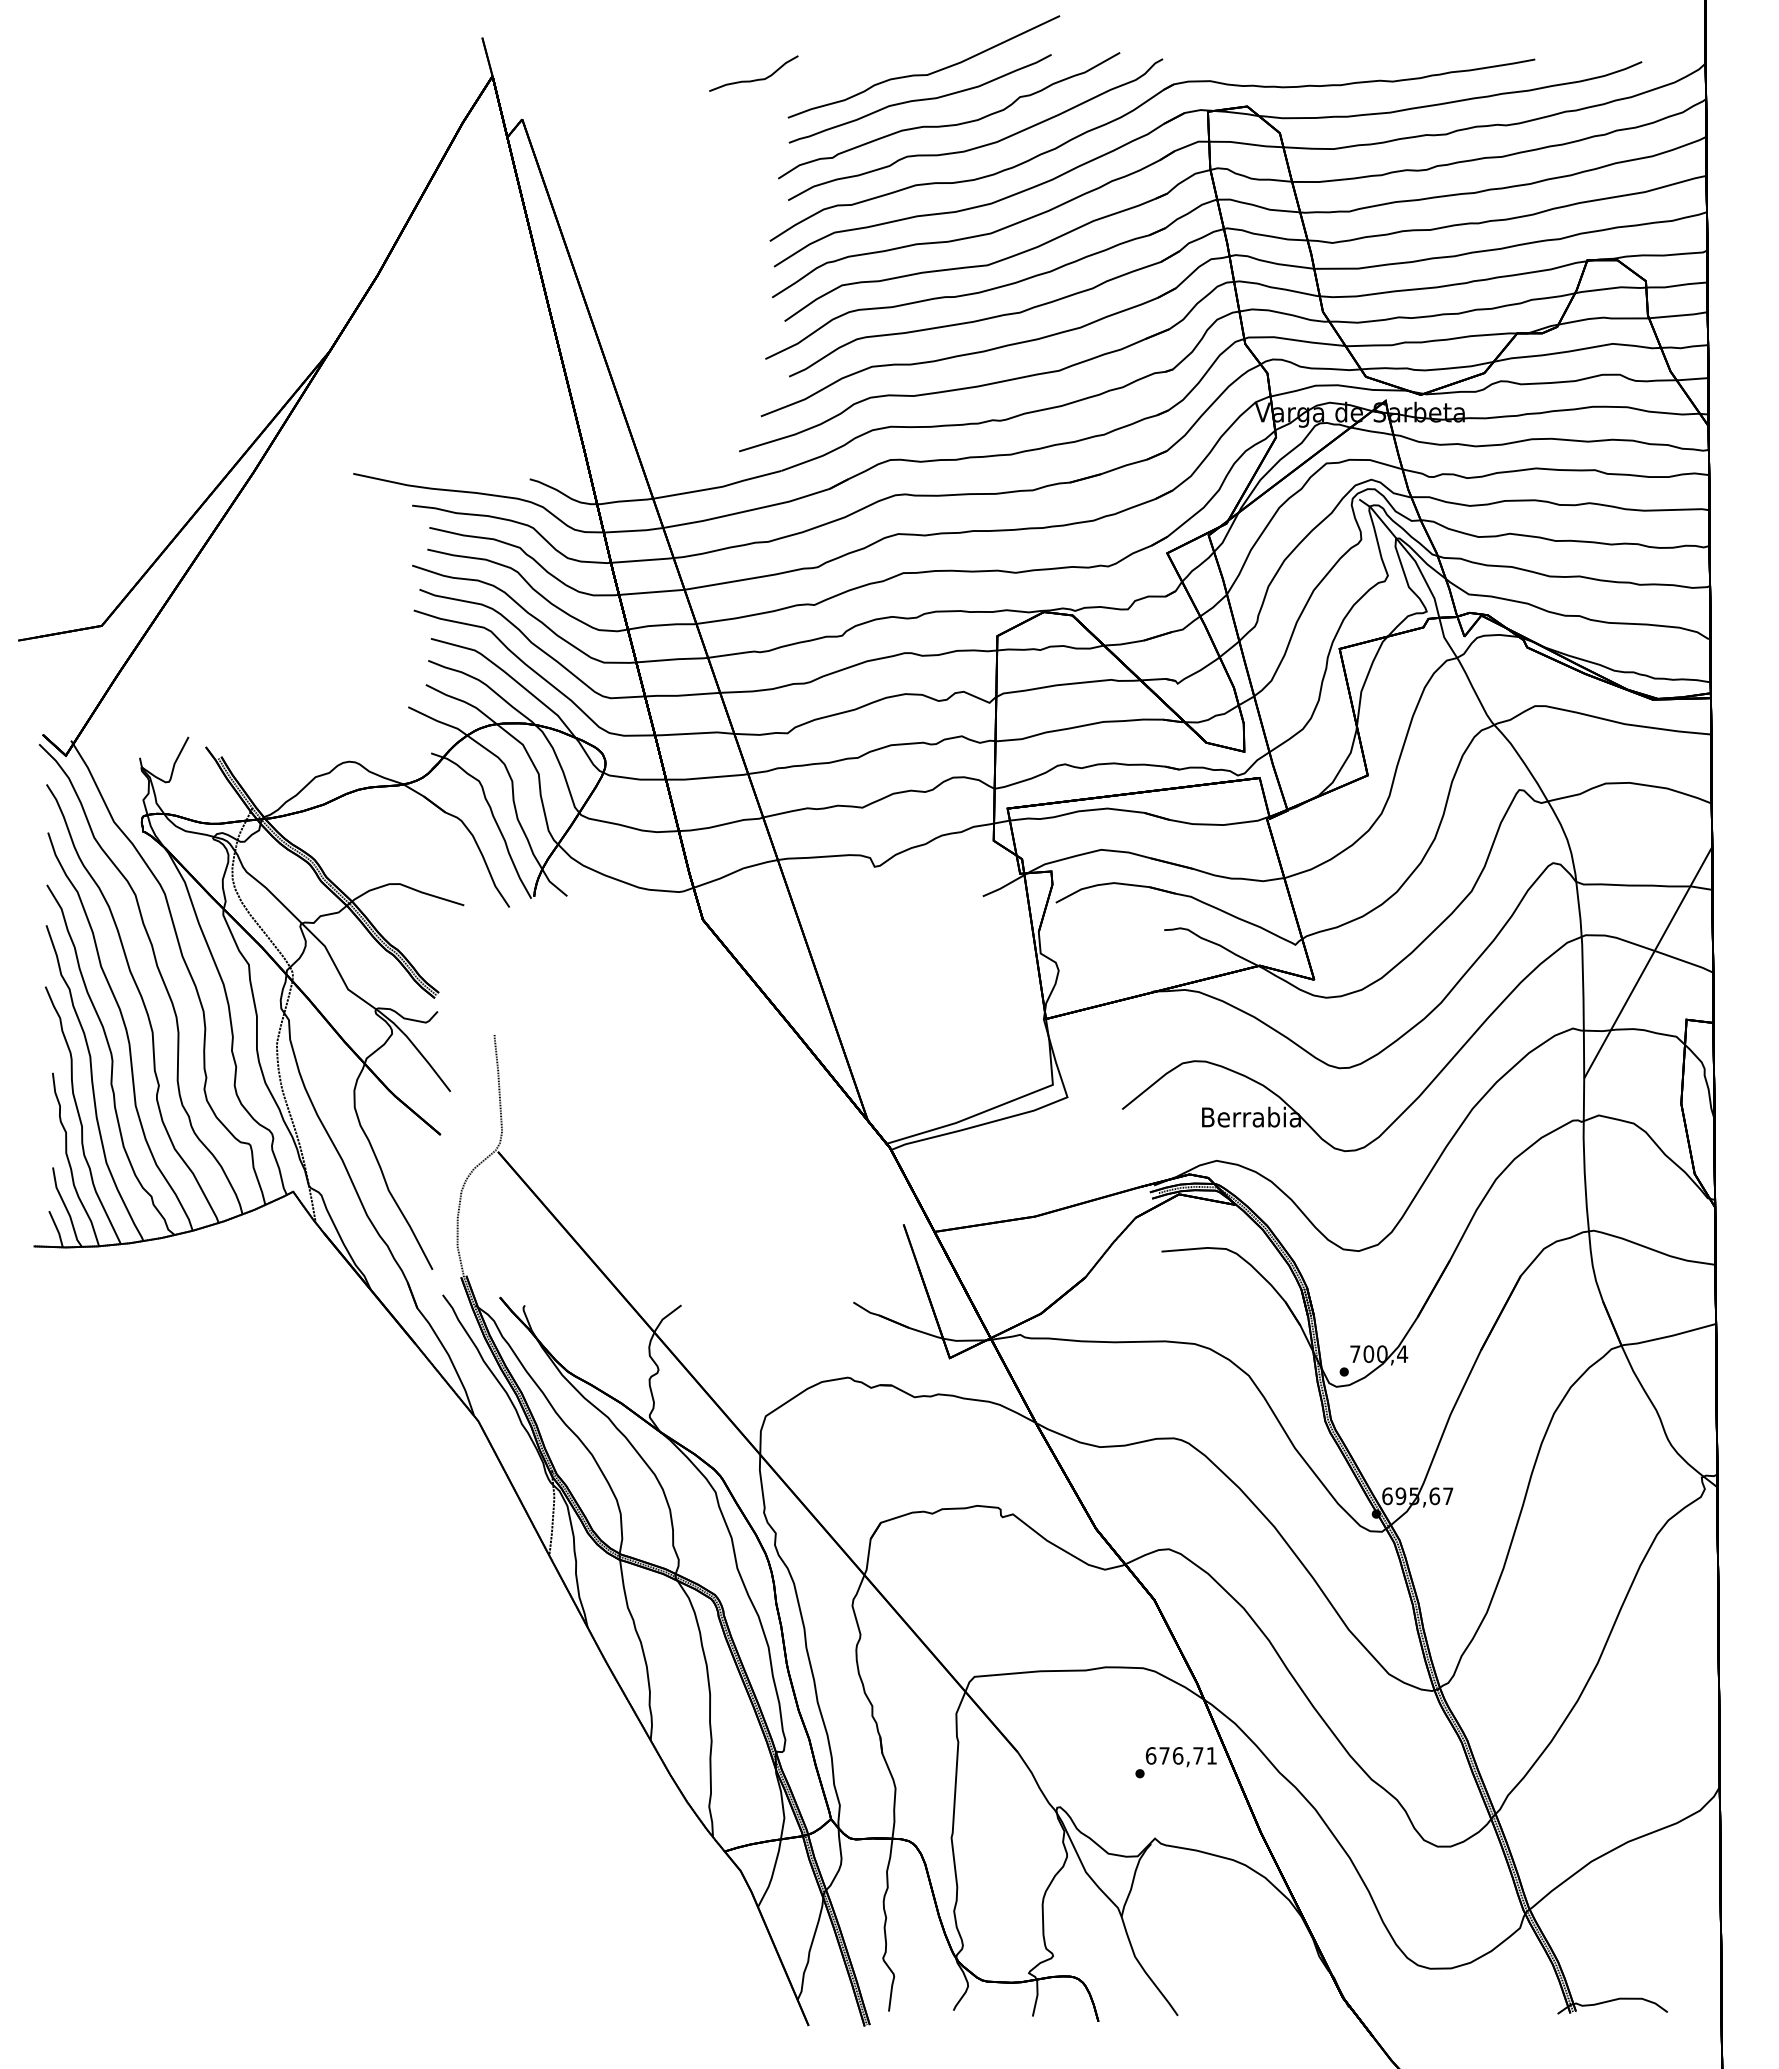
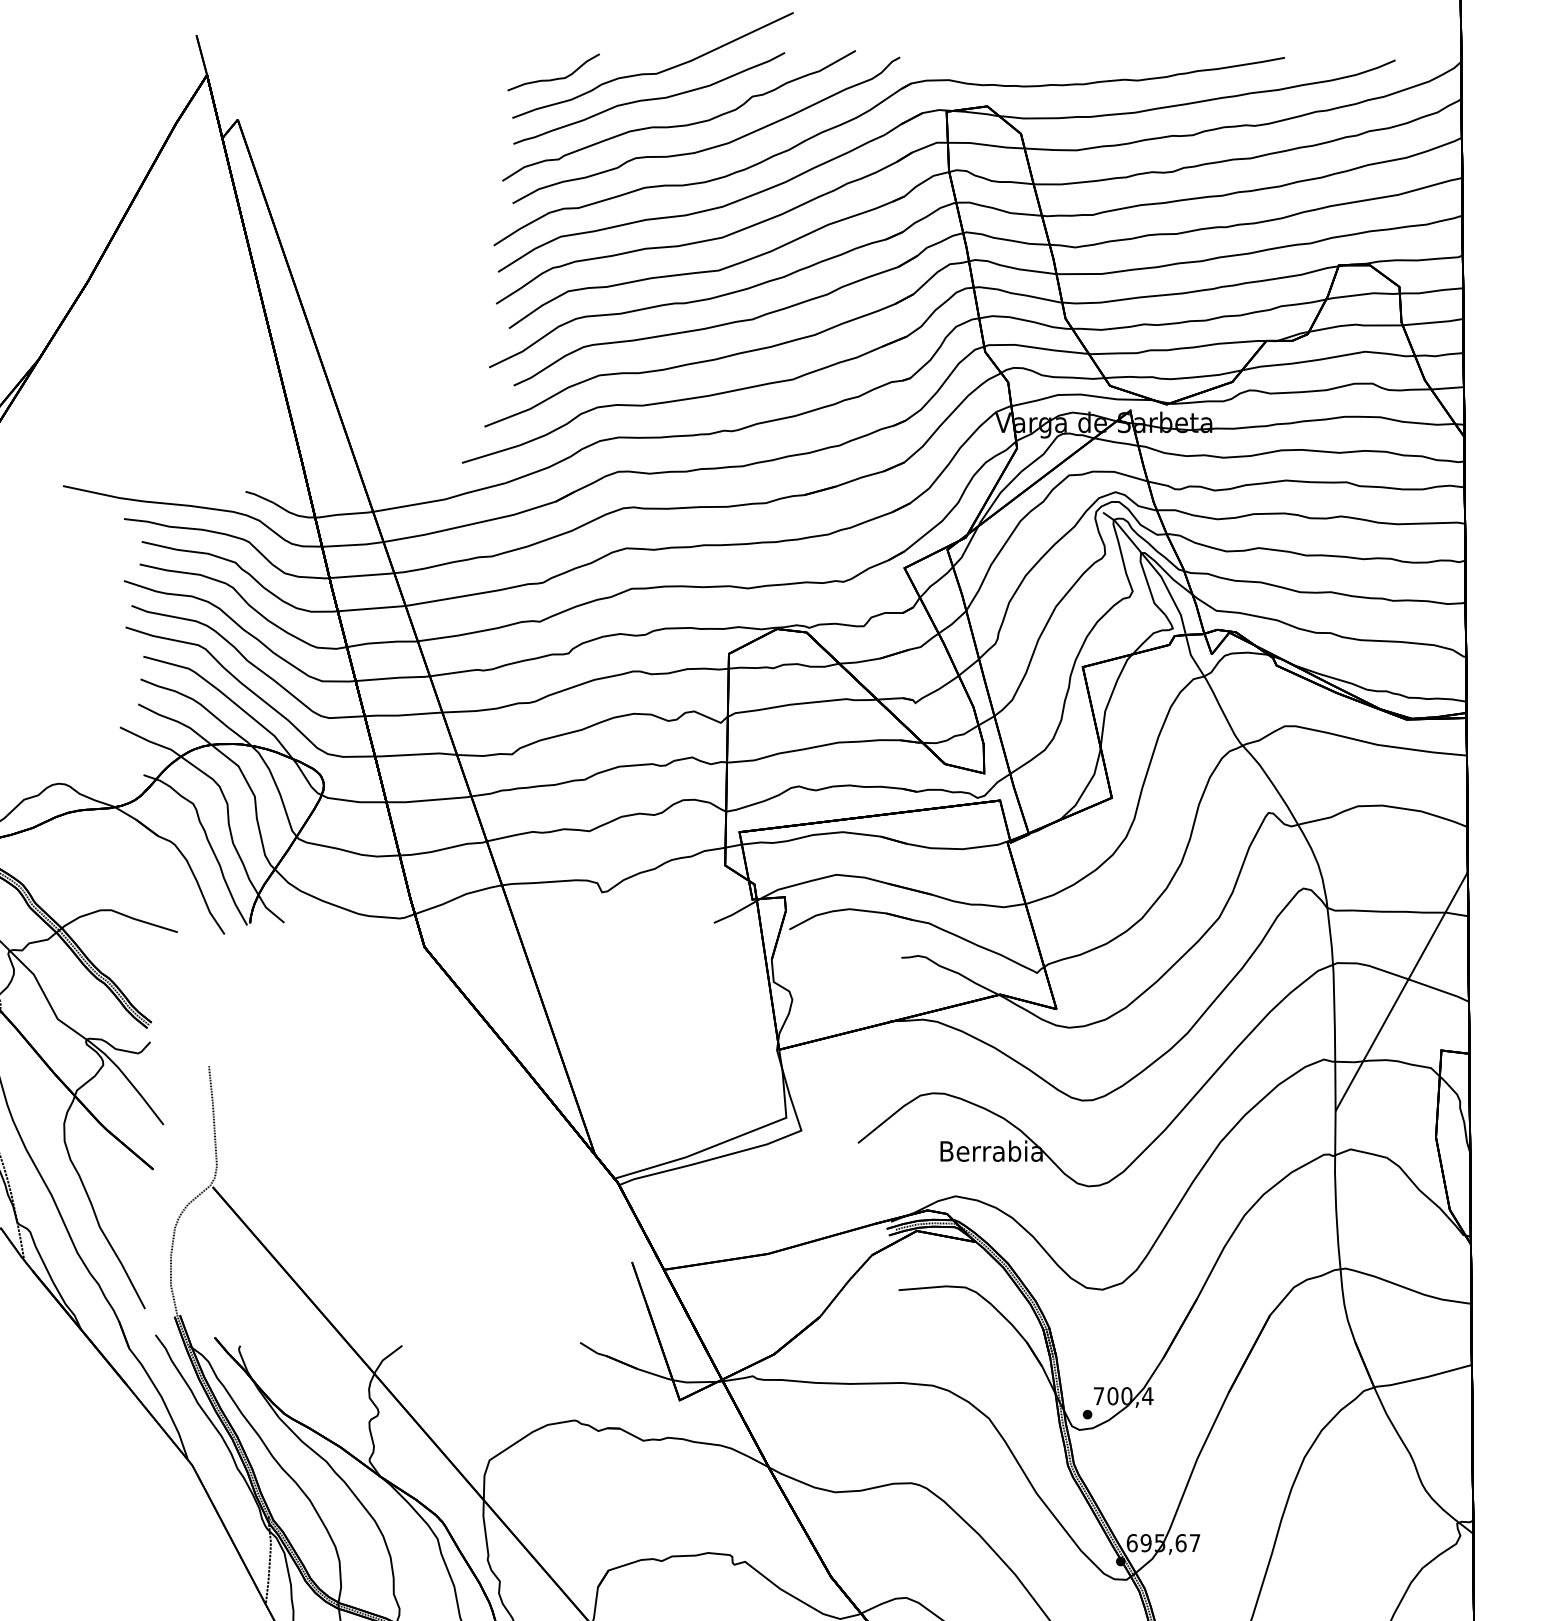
curve: (753, 79) -> (553, 78), moved

